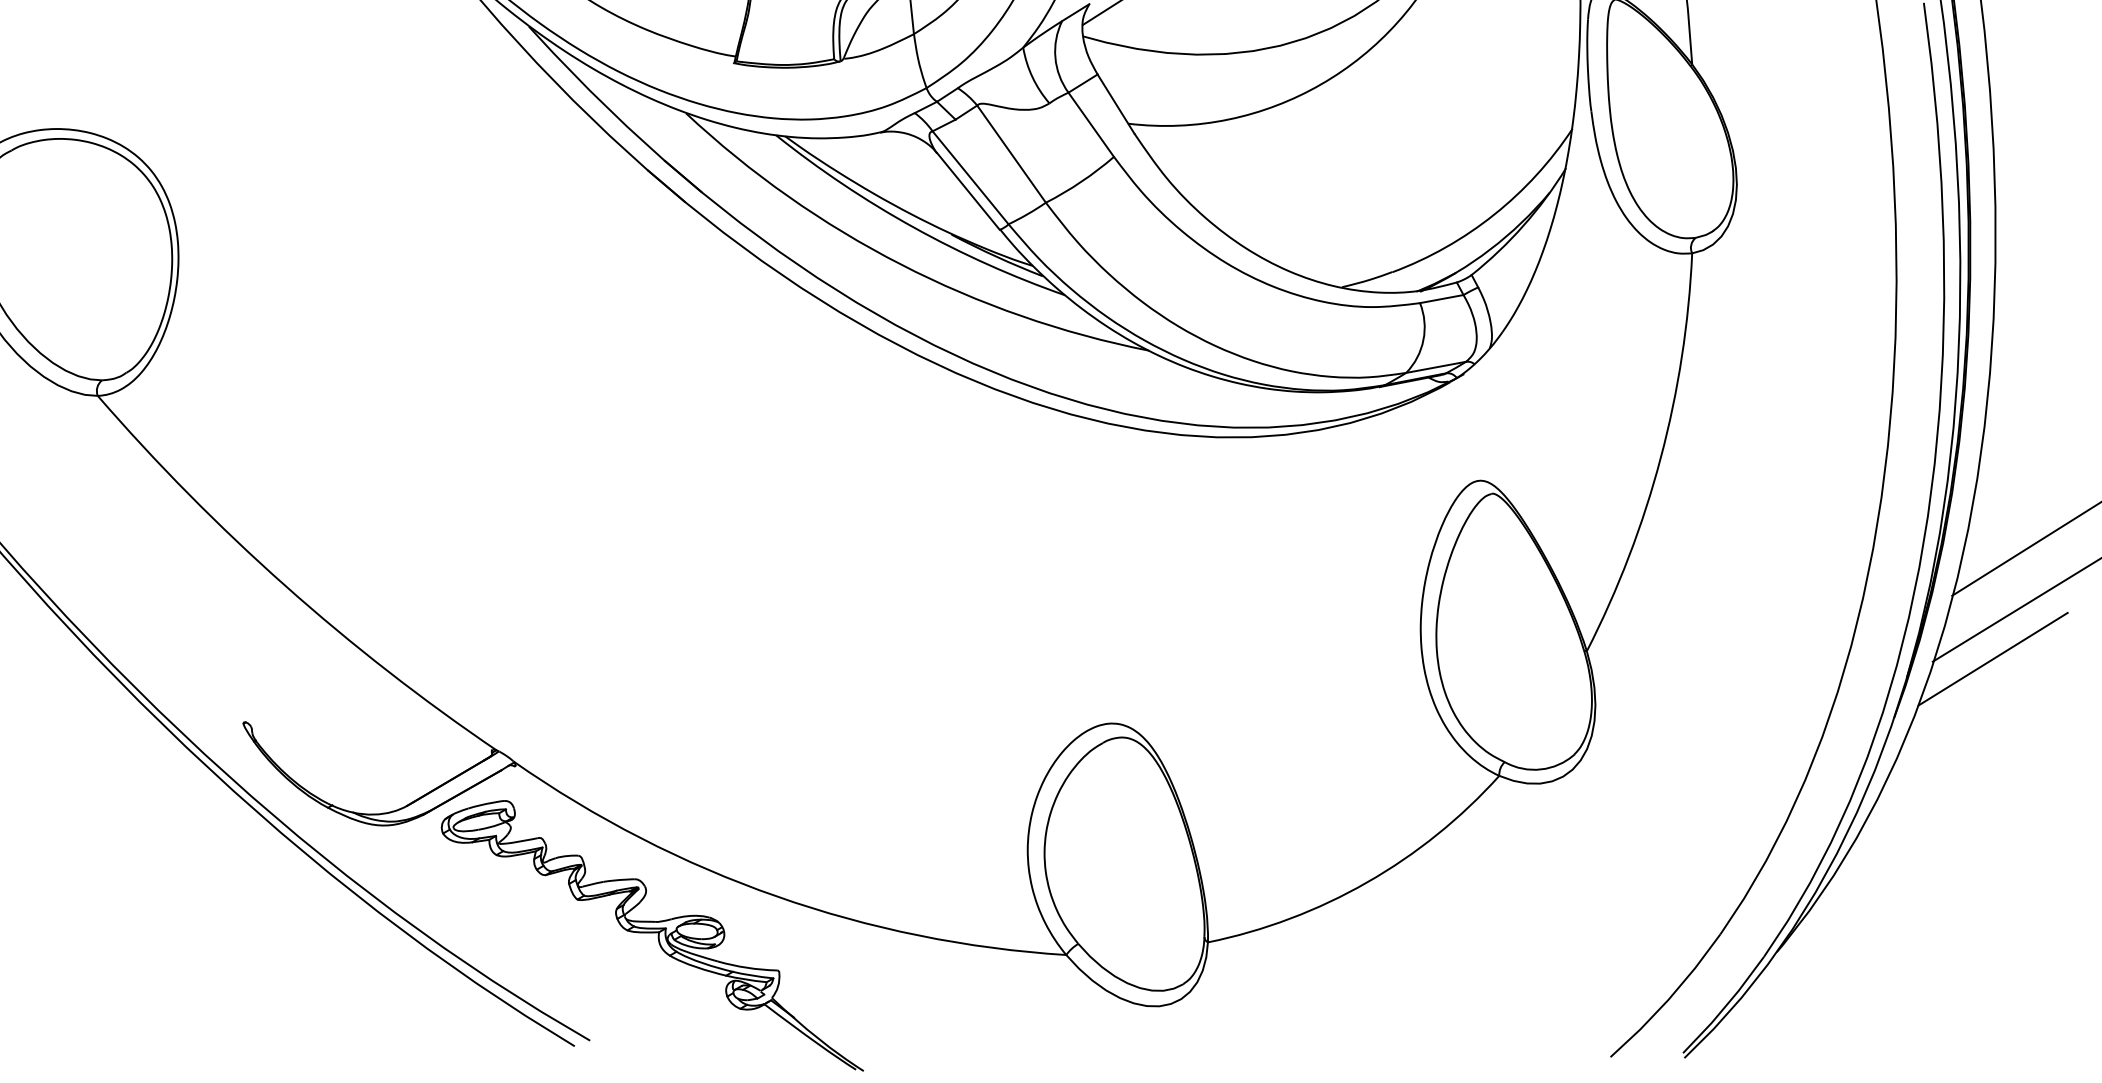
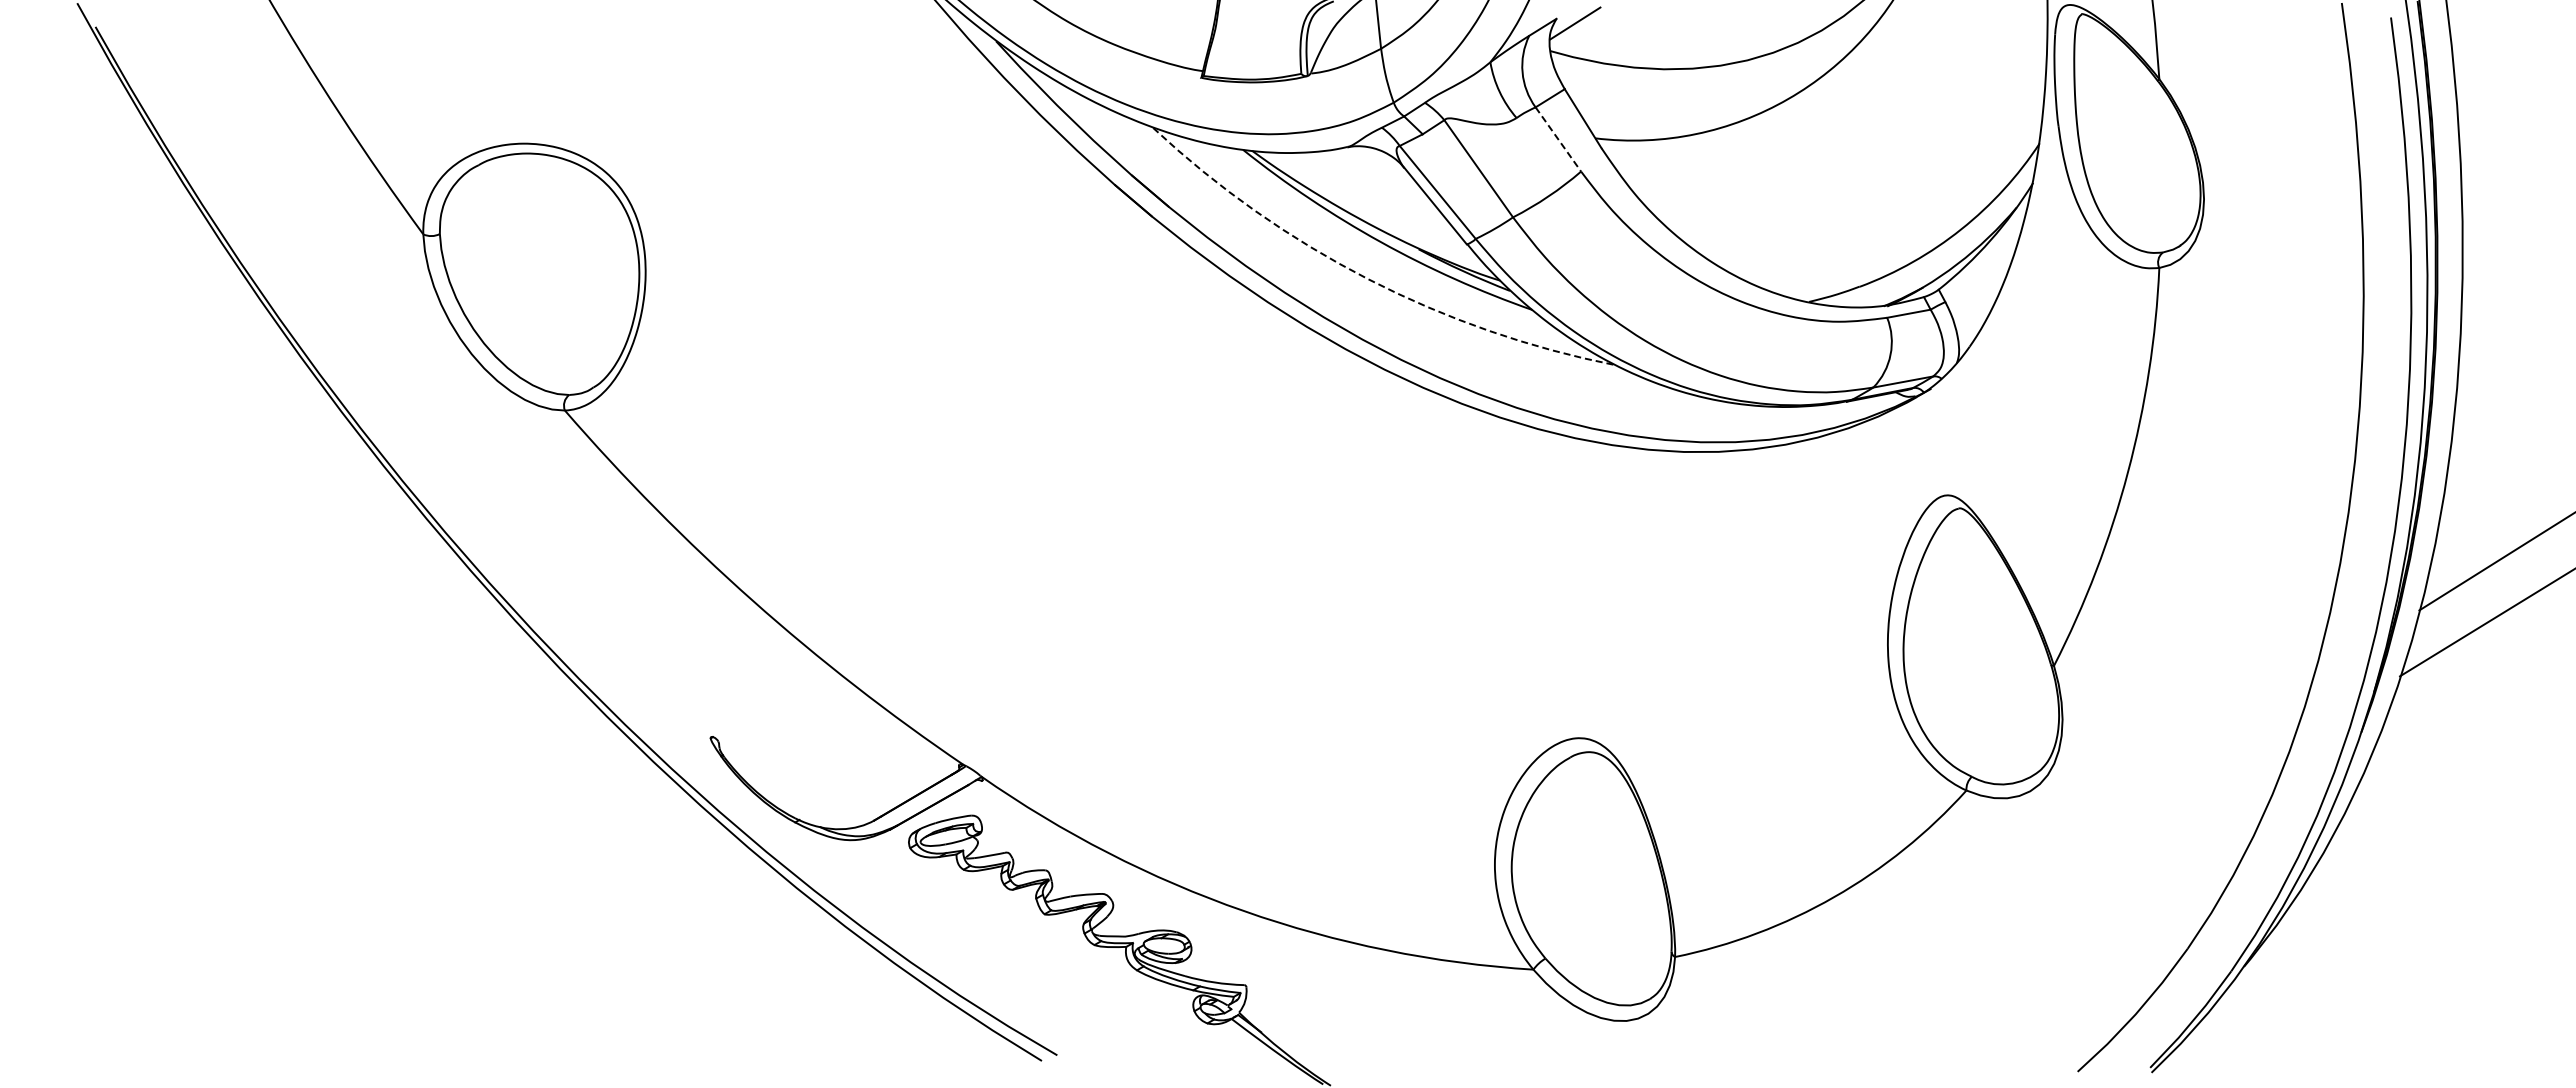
line: (1091, 124) -> (1558, 139), solid -> dashed
arc: (901, 264) -> (1368, 279), solid -> dashed
line: (1992, 658) -> (2459, 673), removed

